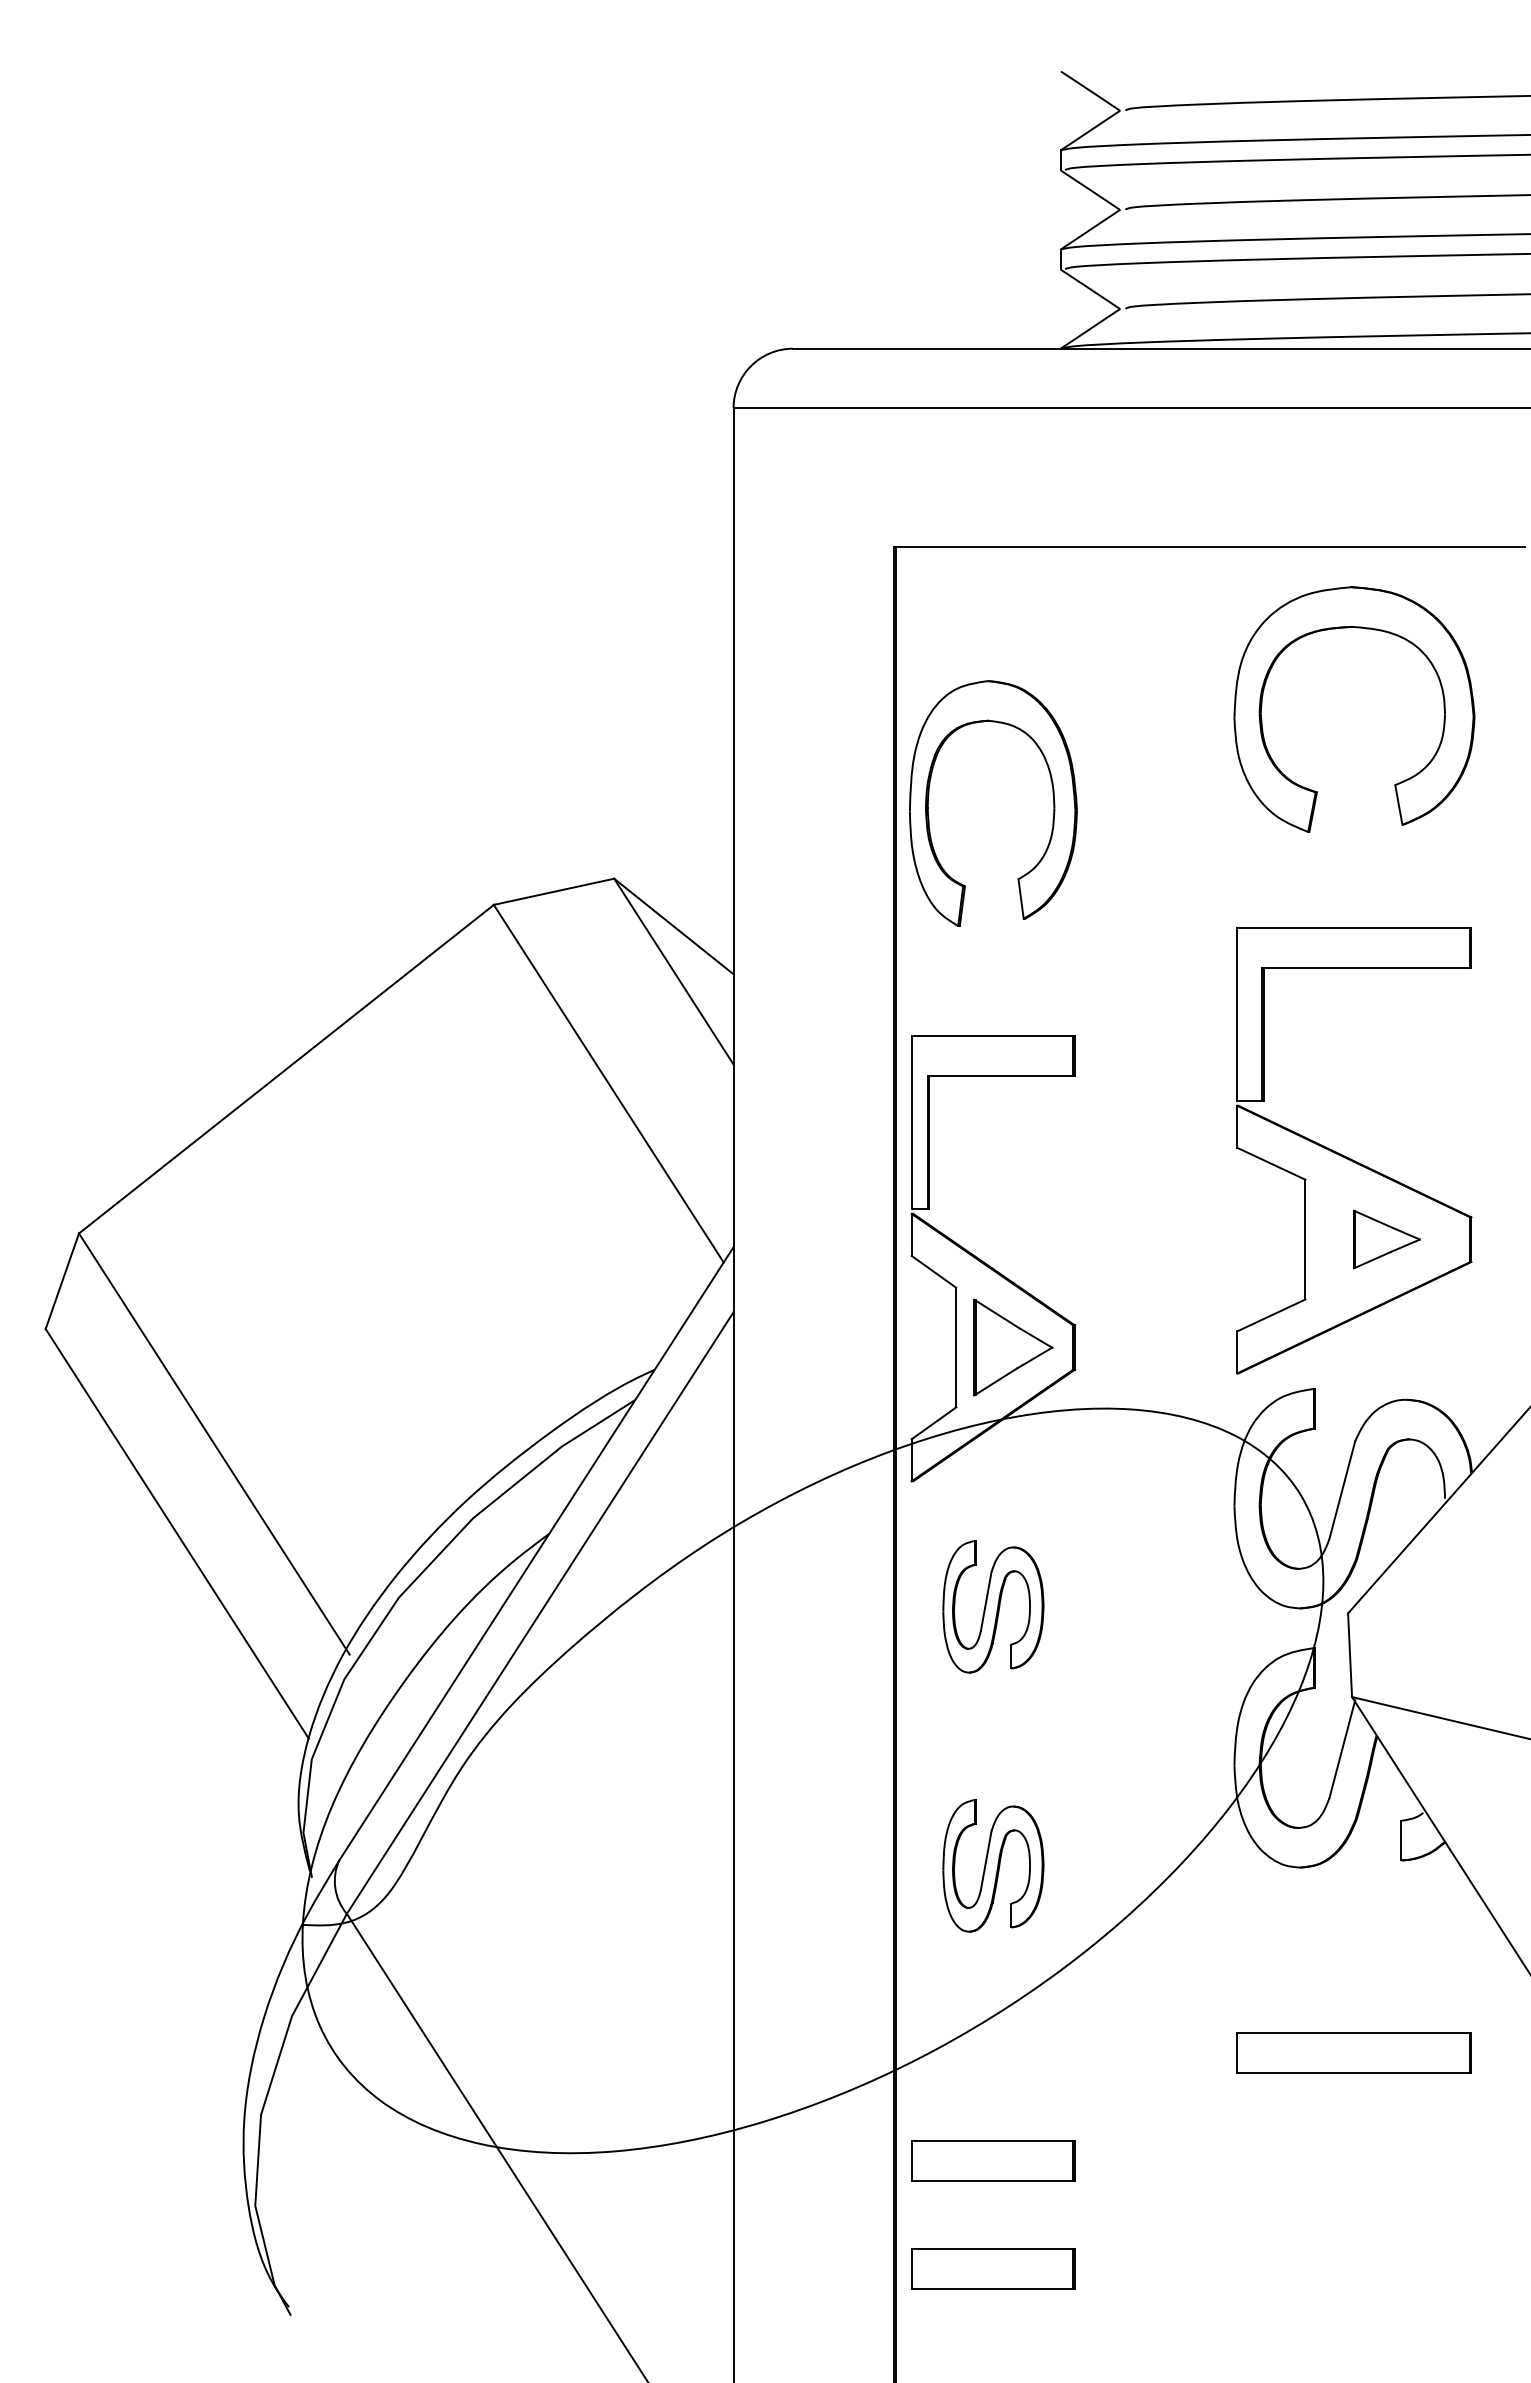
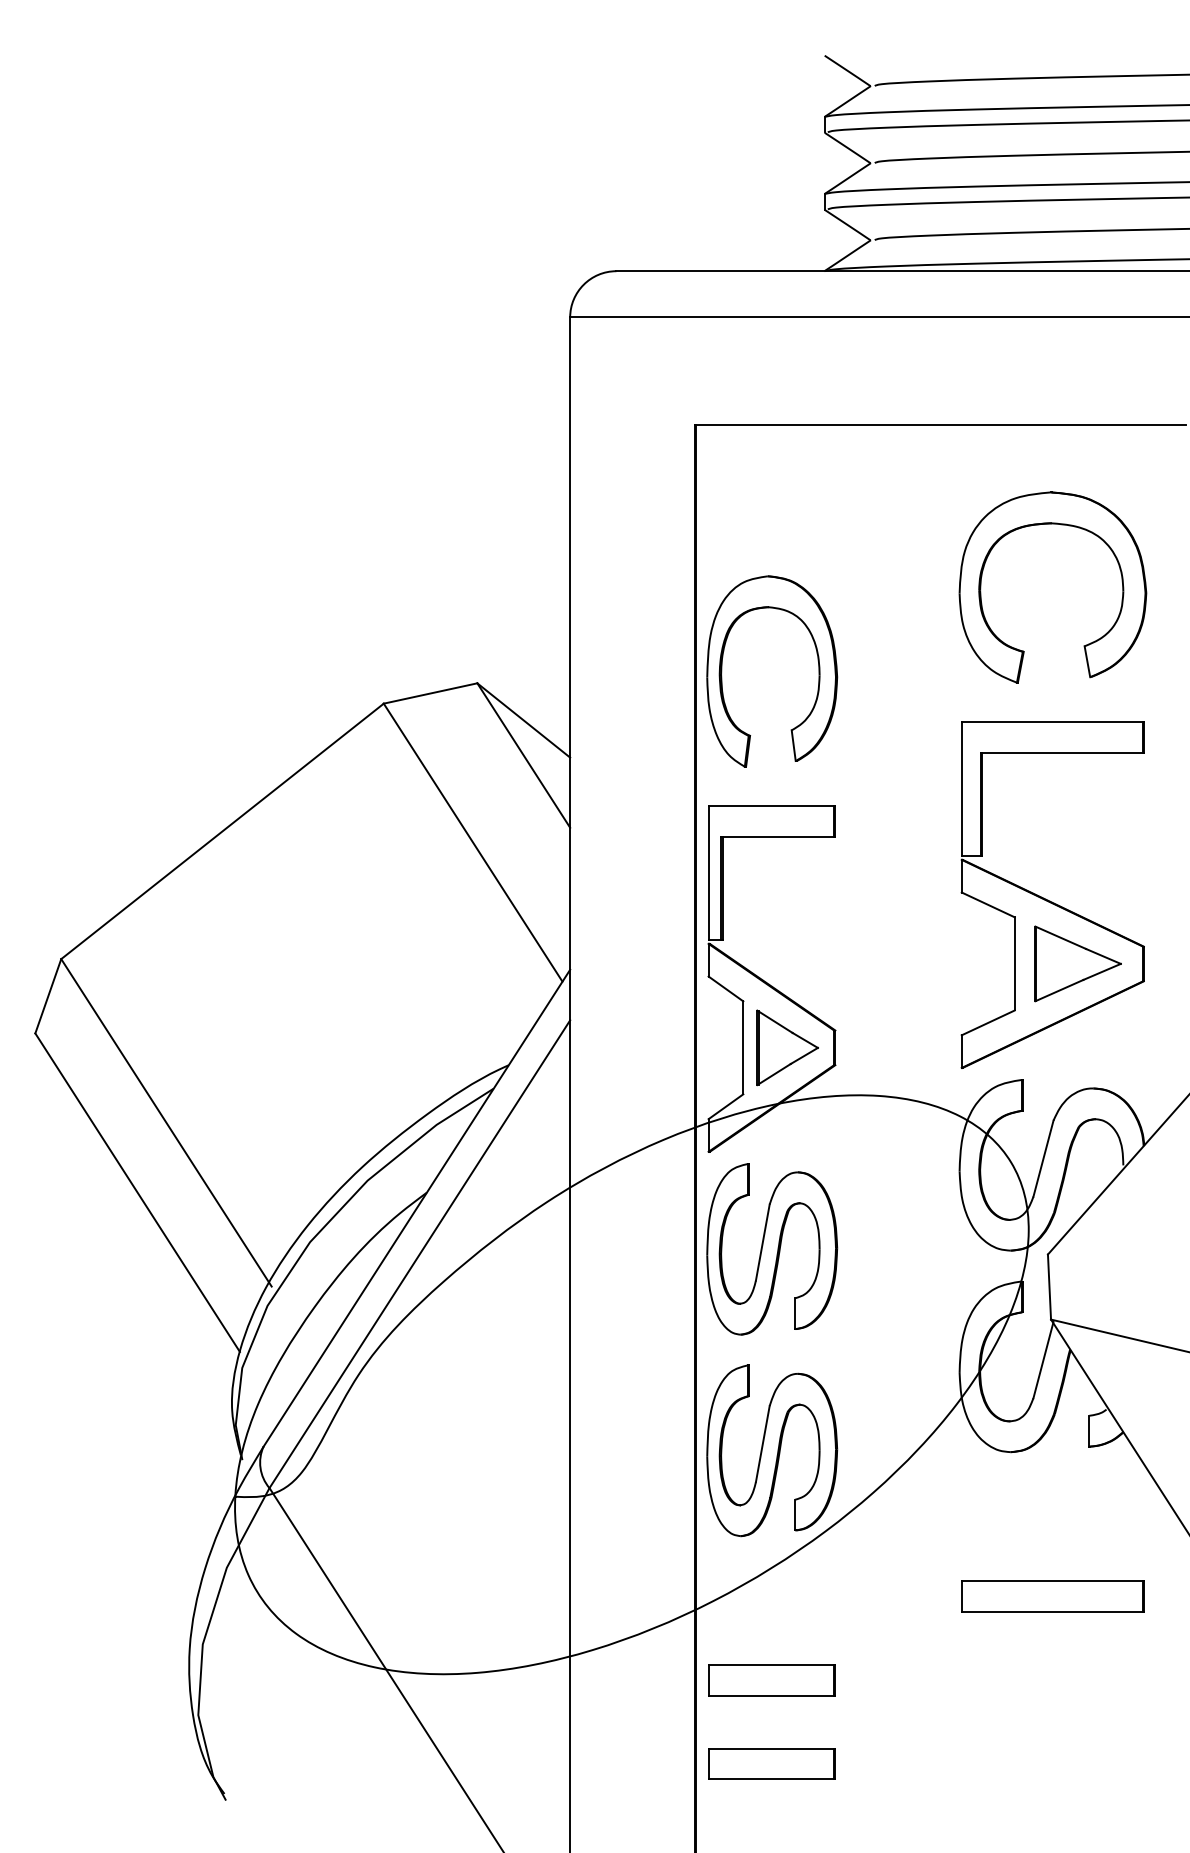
part: (1366, 629) -> (1062, 525), moved
part: (1052, 794) -> (818, 664), moved
part: (1386, 1239) -> (1077, 963), size x1.67
part: (993, 1606) -> (772, 1249), size x1.67
part: (993, 1865) -> (772, 1450), size x1.67

